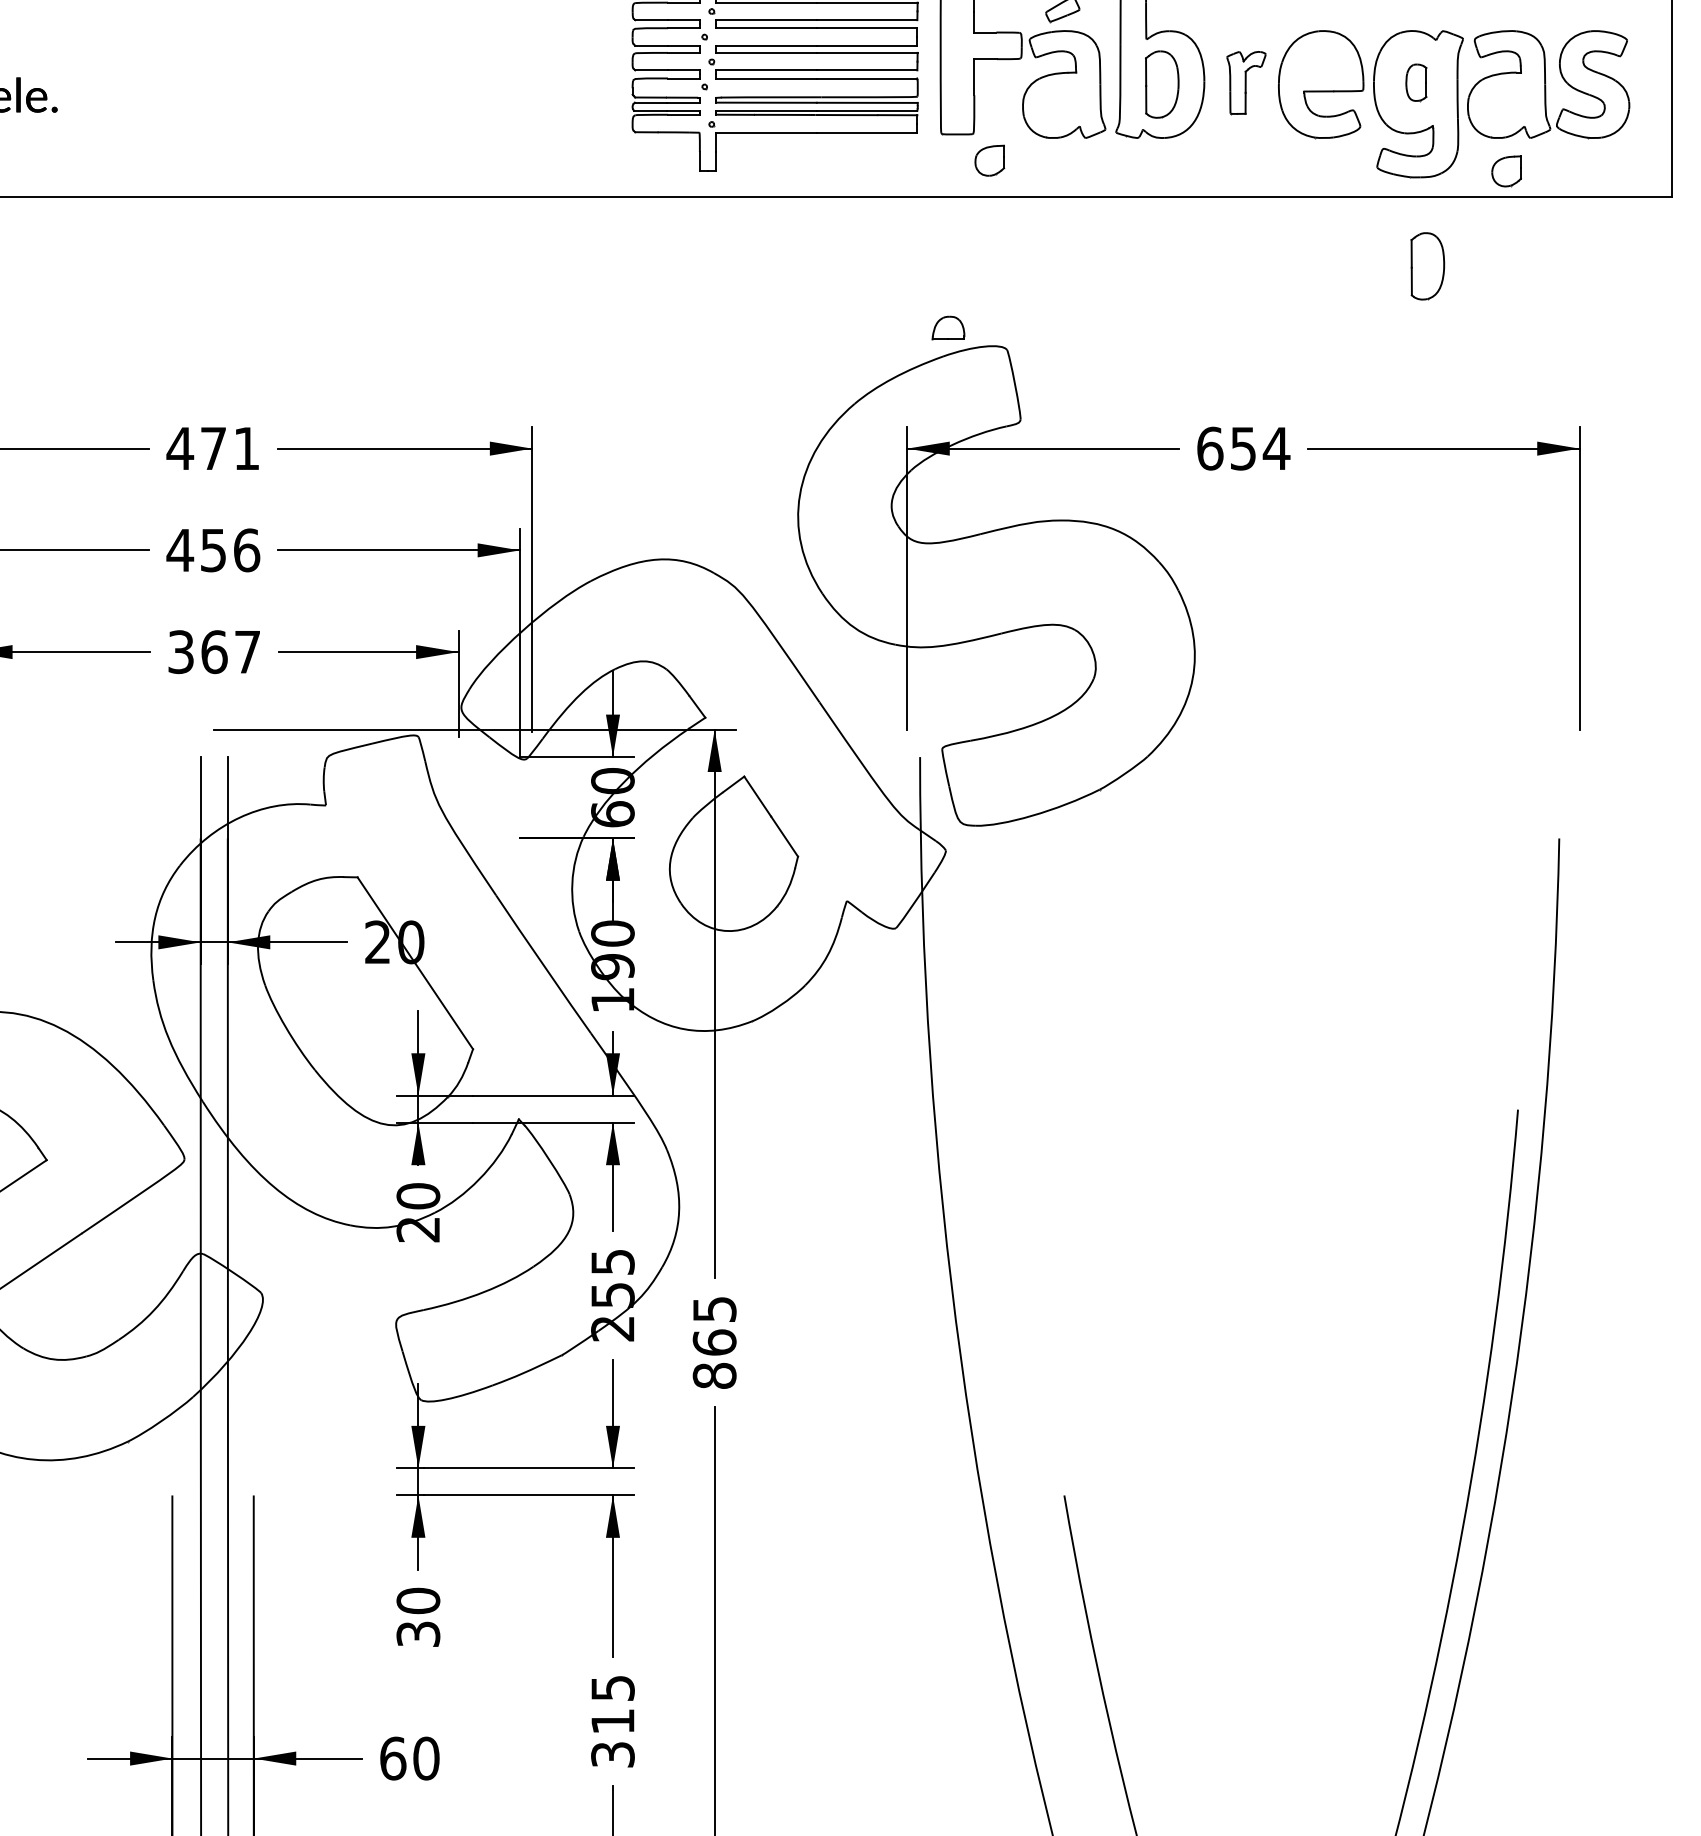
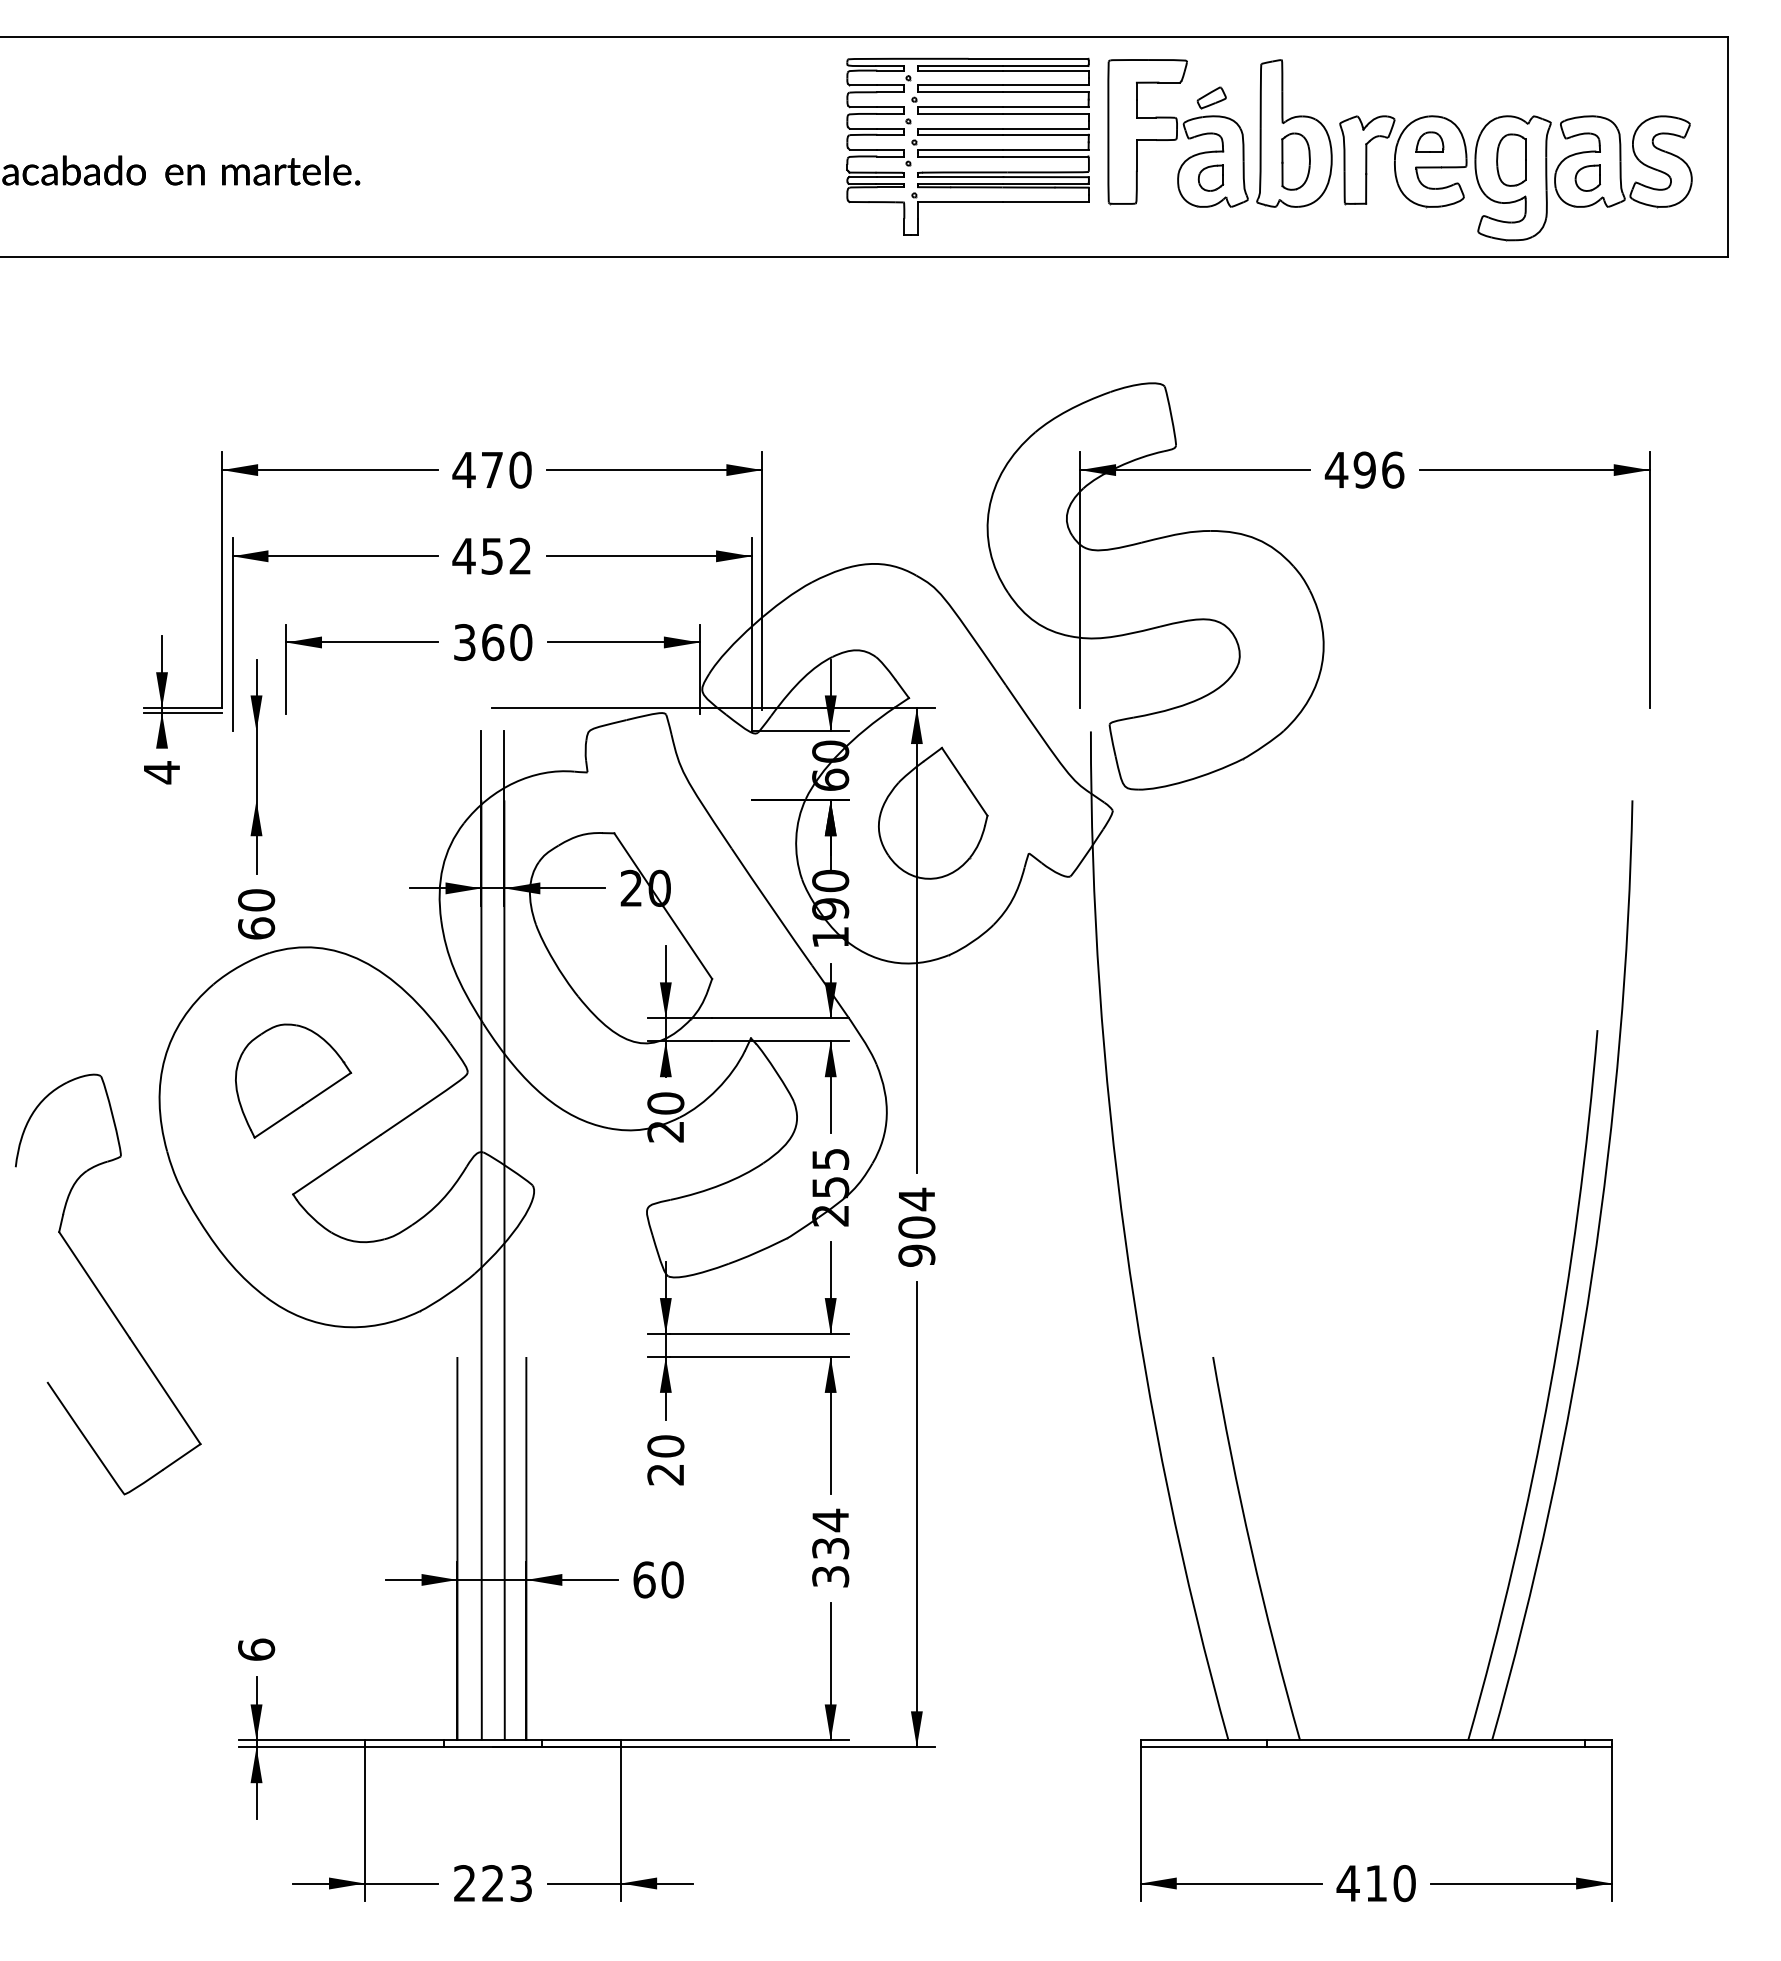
part: (1416, 82) -> (1511, 159), size x1.67
part: (1246, 83) -> (1367, 160), size x1.67
part: (989, 159) -> (1210, 177), moved
part: (1506, 170) -> (1587, 177), moved
part: (1427, 266) -> (1520, 315), removed
part: (947, 327) -> (1429, 141), moved
text: (246, 447) -> (520, 469), 471 -> 470
text: (1243, 447) -> (1364, 469), 654 -> 496
text: (246, 549) -> (520, 555), 456 -> 452
text: (248, 652) -> (521, 642), 367 -> 360
text: (714, 1341) -> (916, 1226), 865 -> 904
text: (417, 1634) -> (665, 1474), 30 -> 20
text: (612, 1703) -> (830, 1533), 315 -> 334

